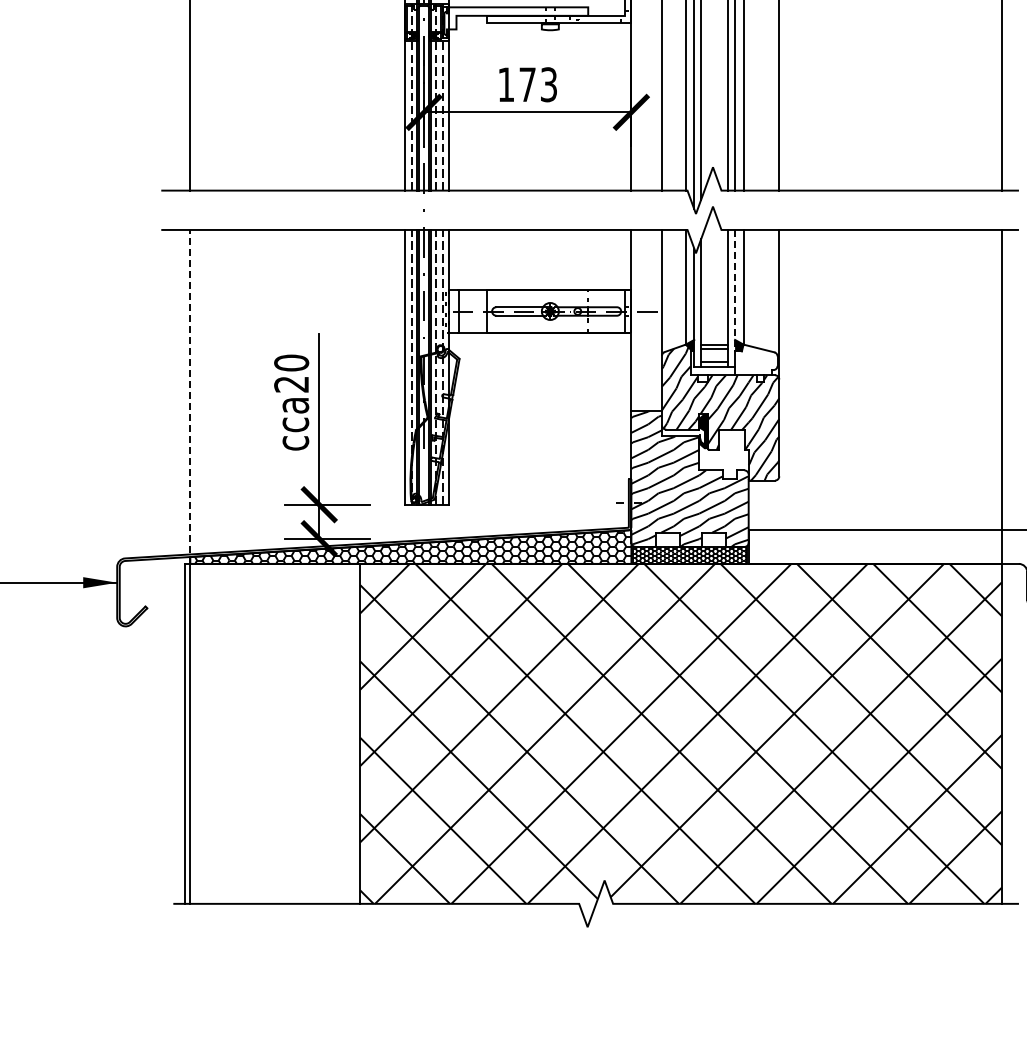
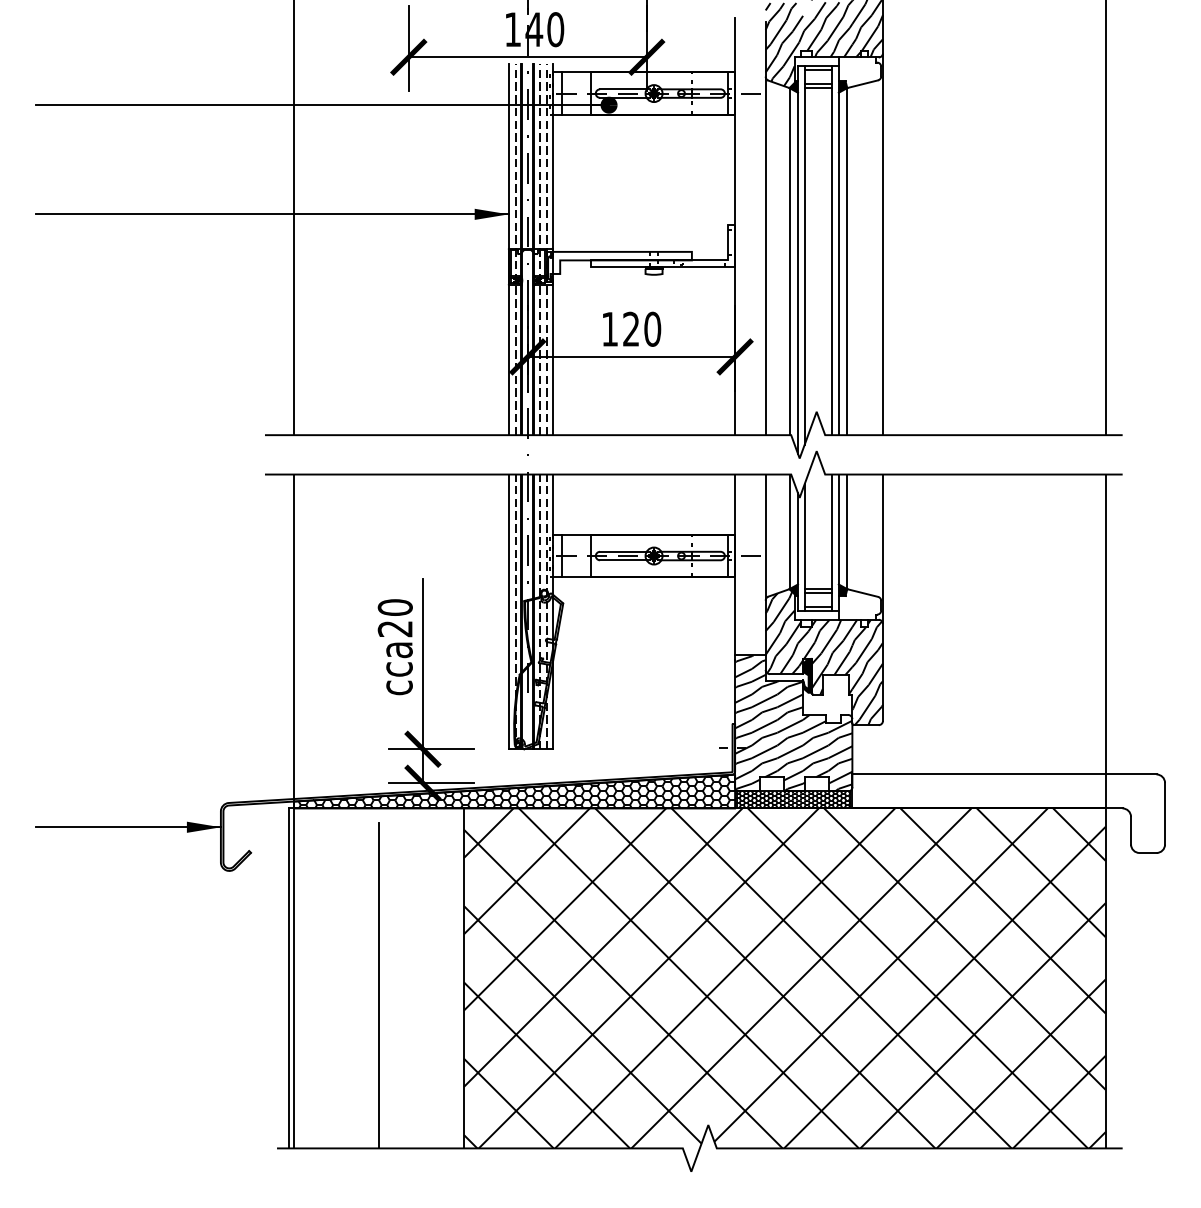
text: (538, 83) -> (642, 328), 173 -> 120
line: (734, 290) -> (838, 535), dashed -> solid
line: (190, 396) -> (294, 641), dashed -> solid
line: (275, 740) -> (379, 985), added

